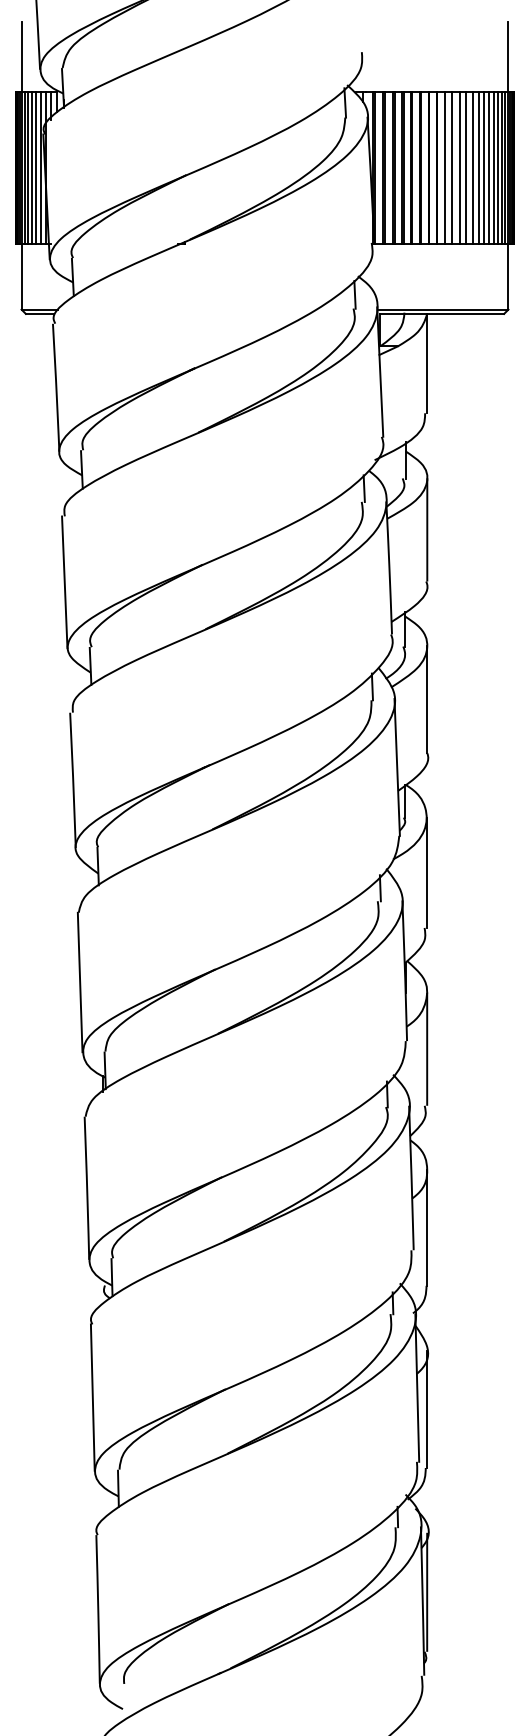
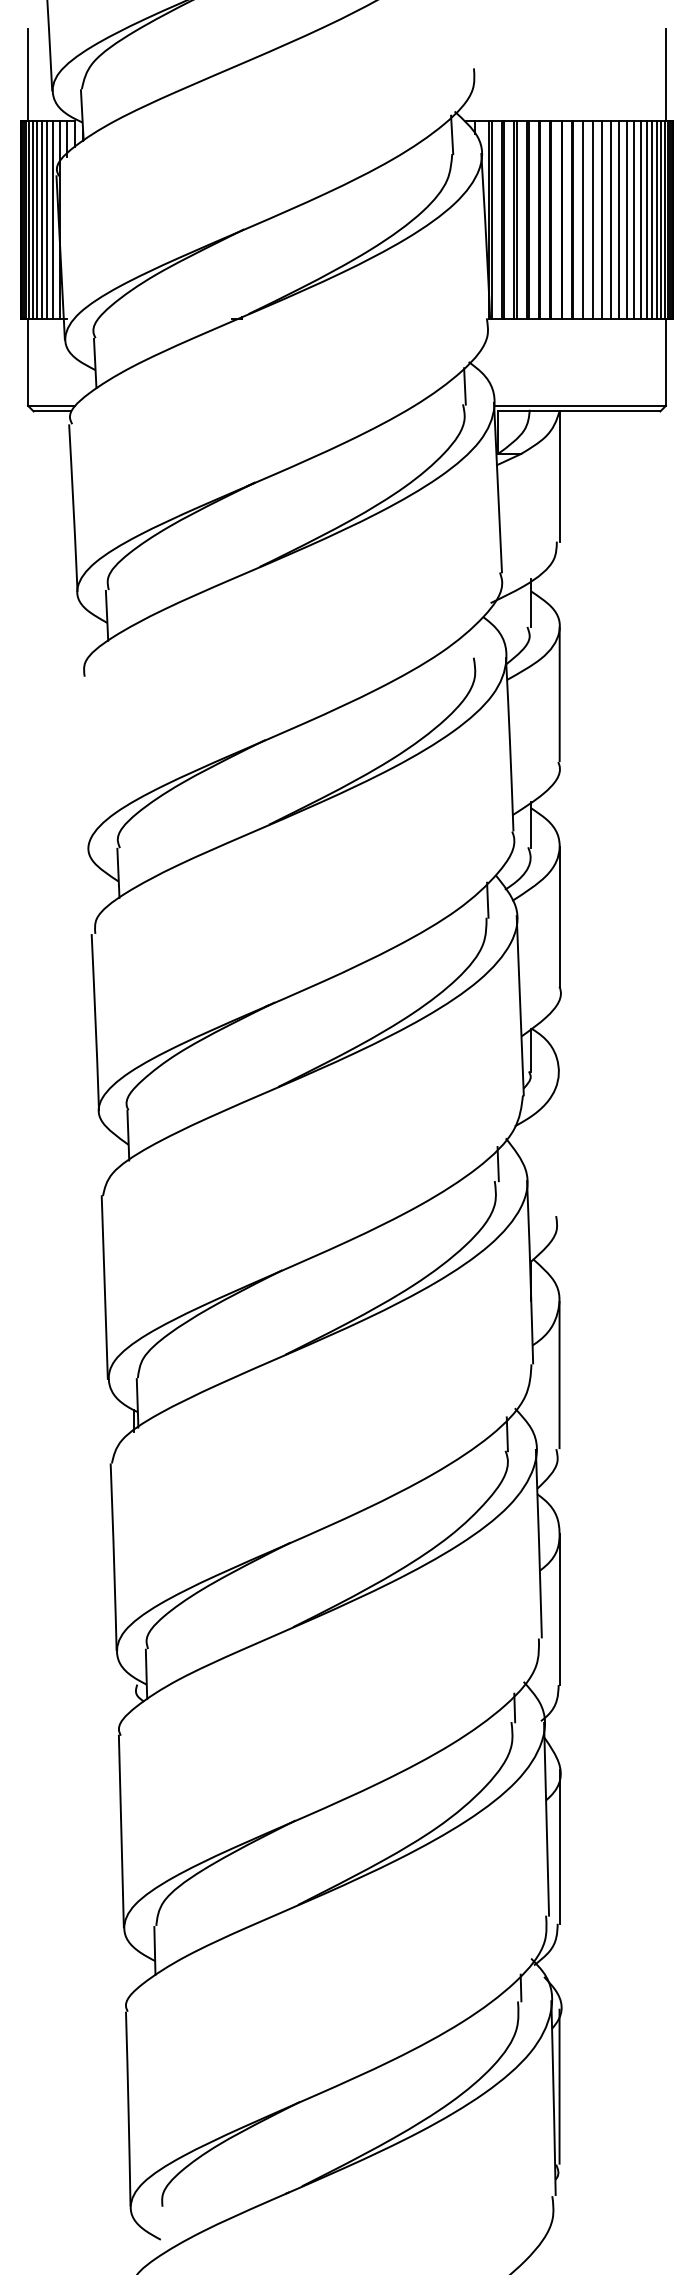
line: (363, 488) -> (476, 640), removed
line: (64, 581) -> (84, 762), removed
line: (427, 873) -> (559, 1144), removed

